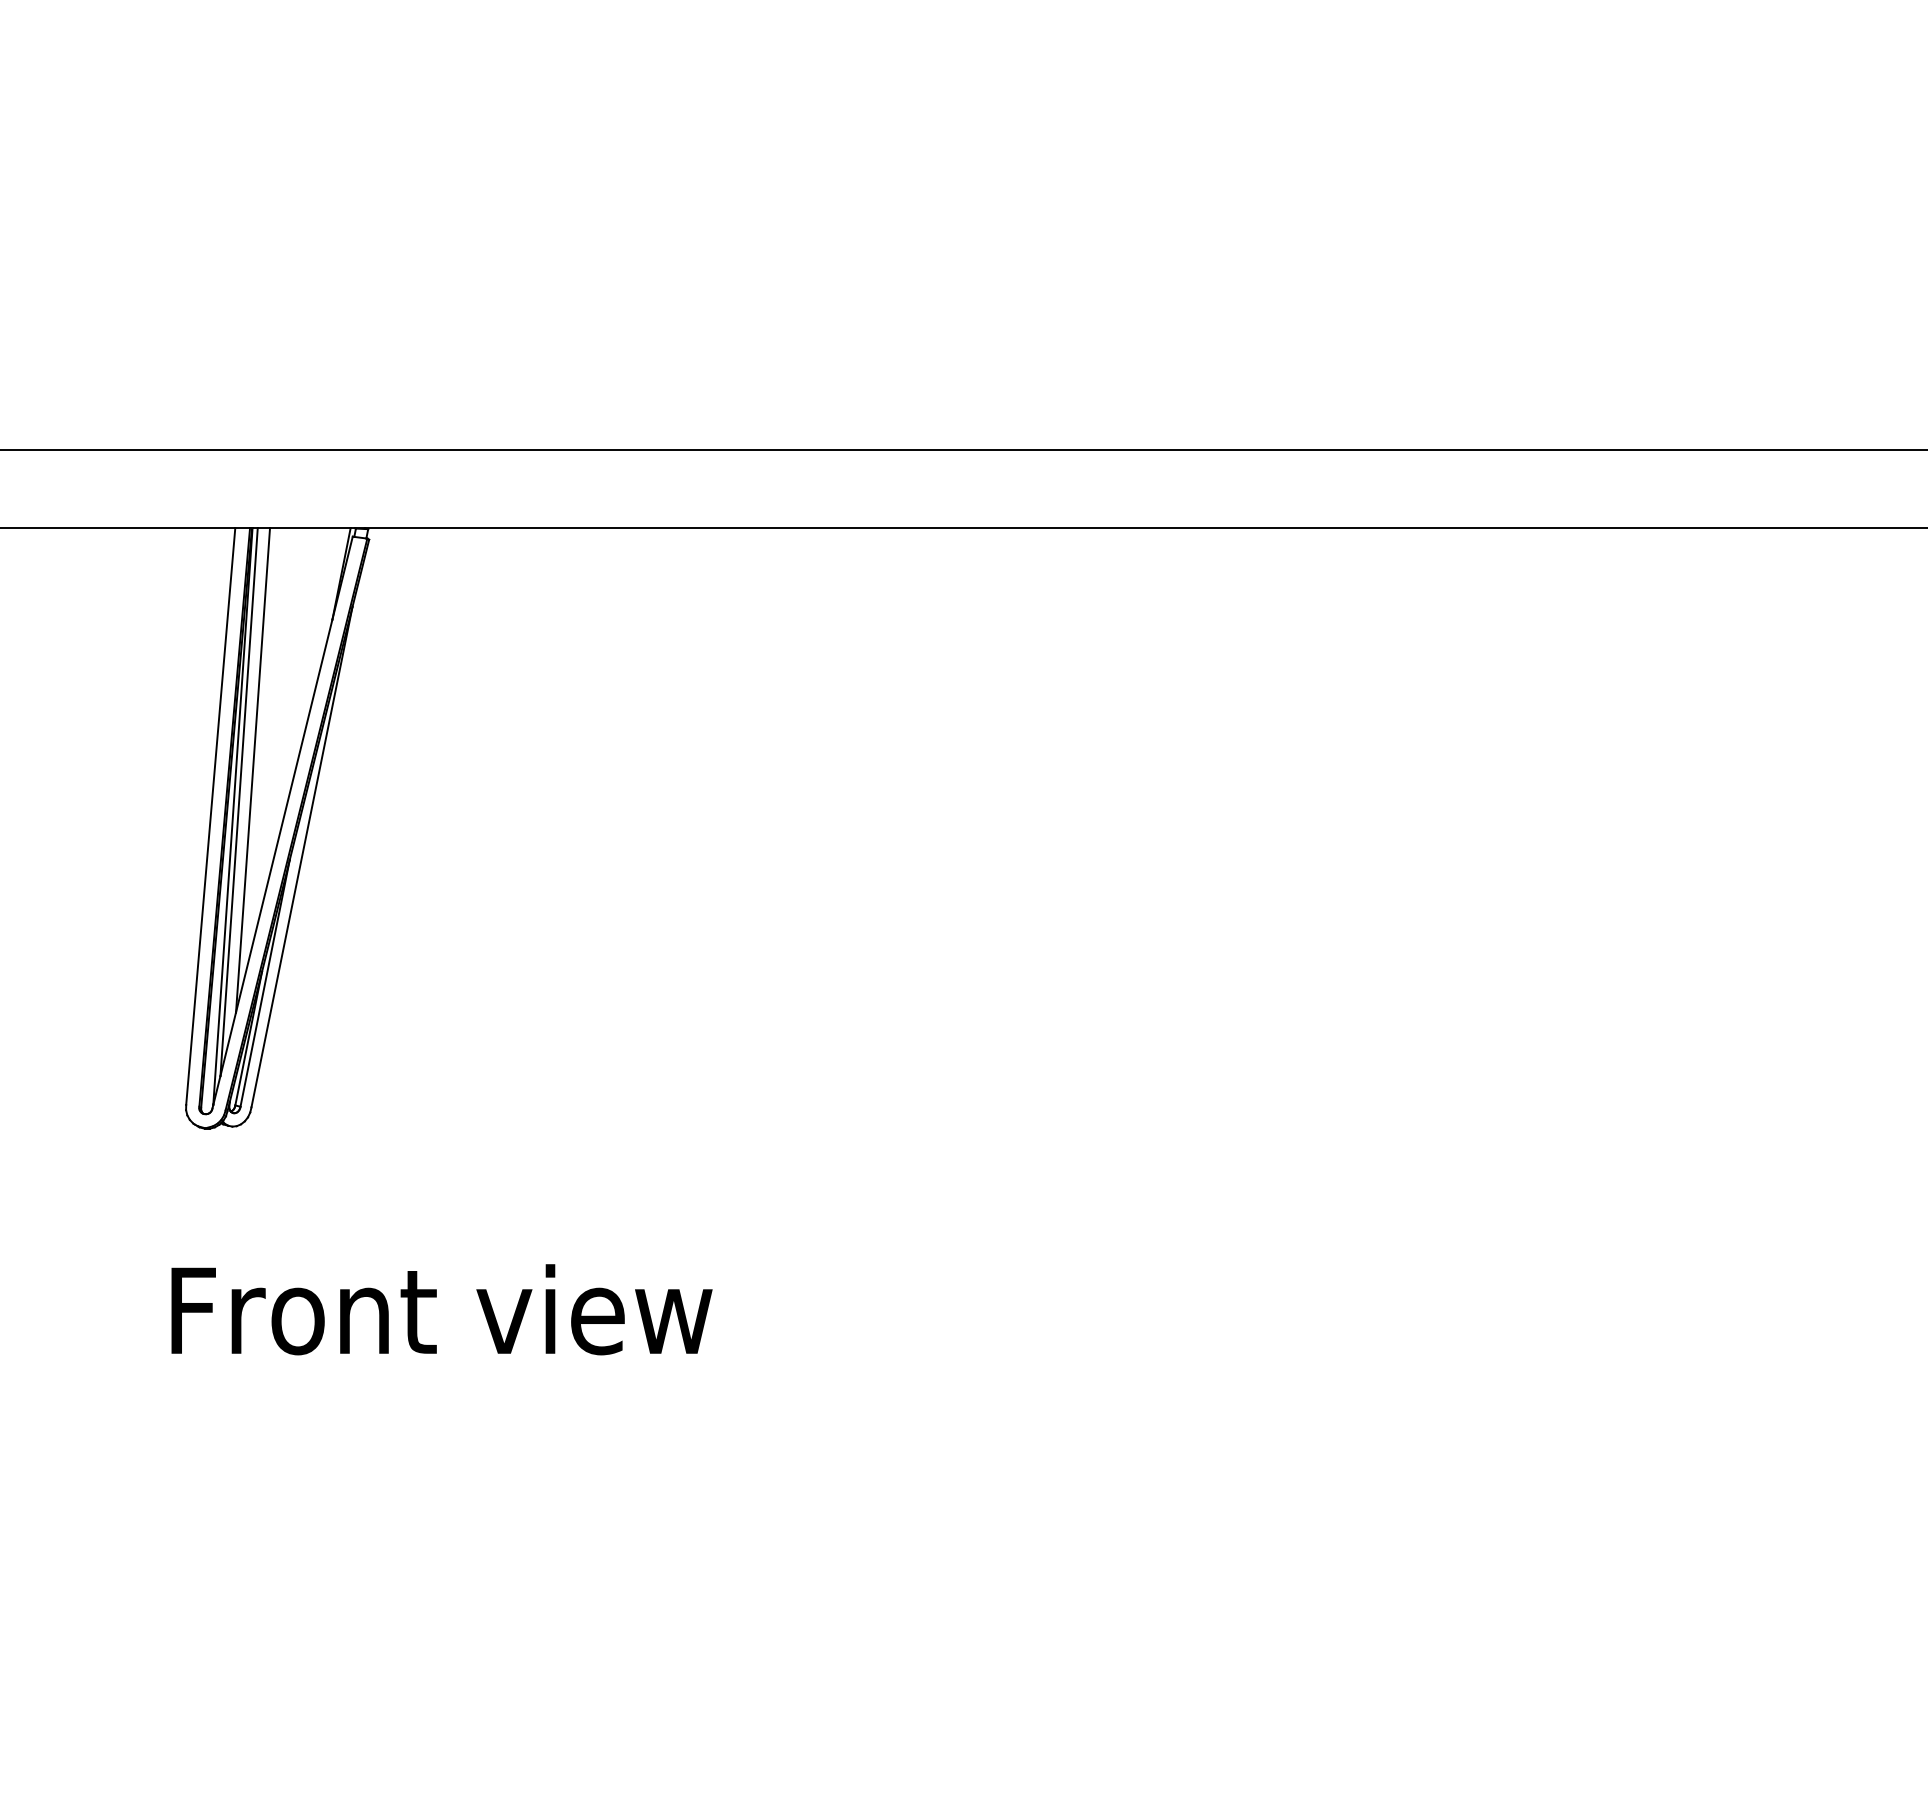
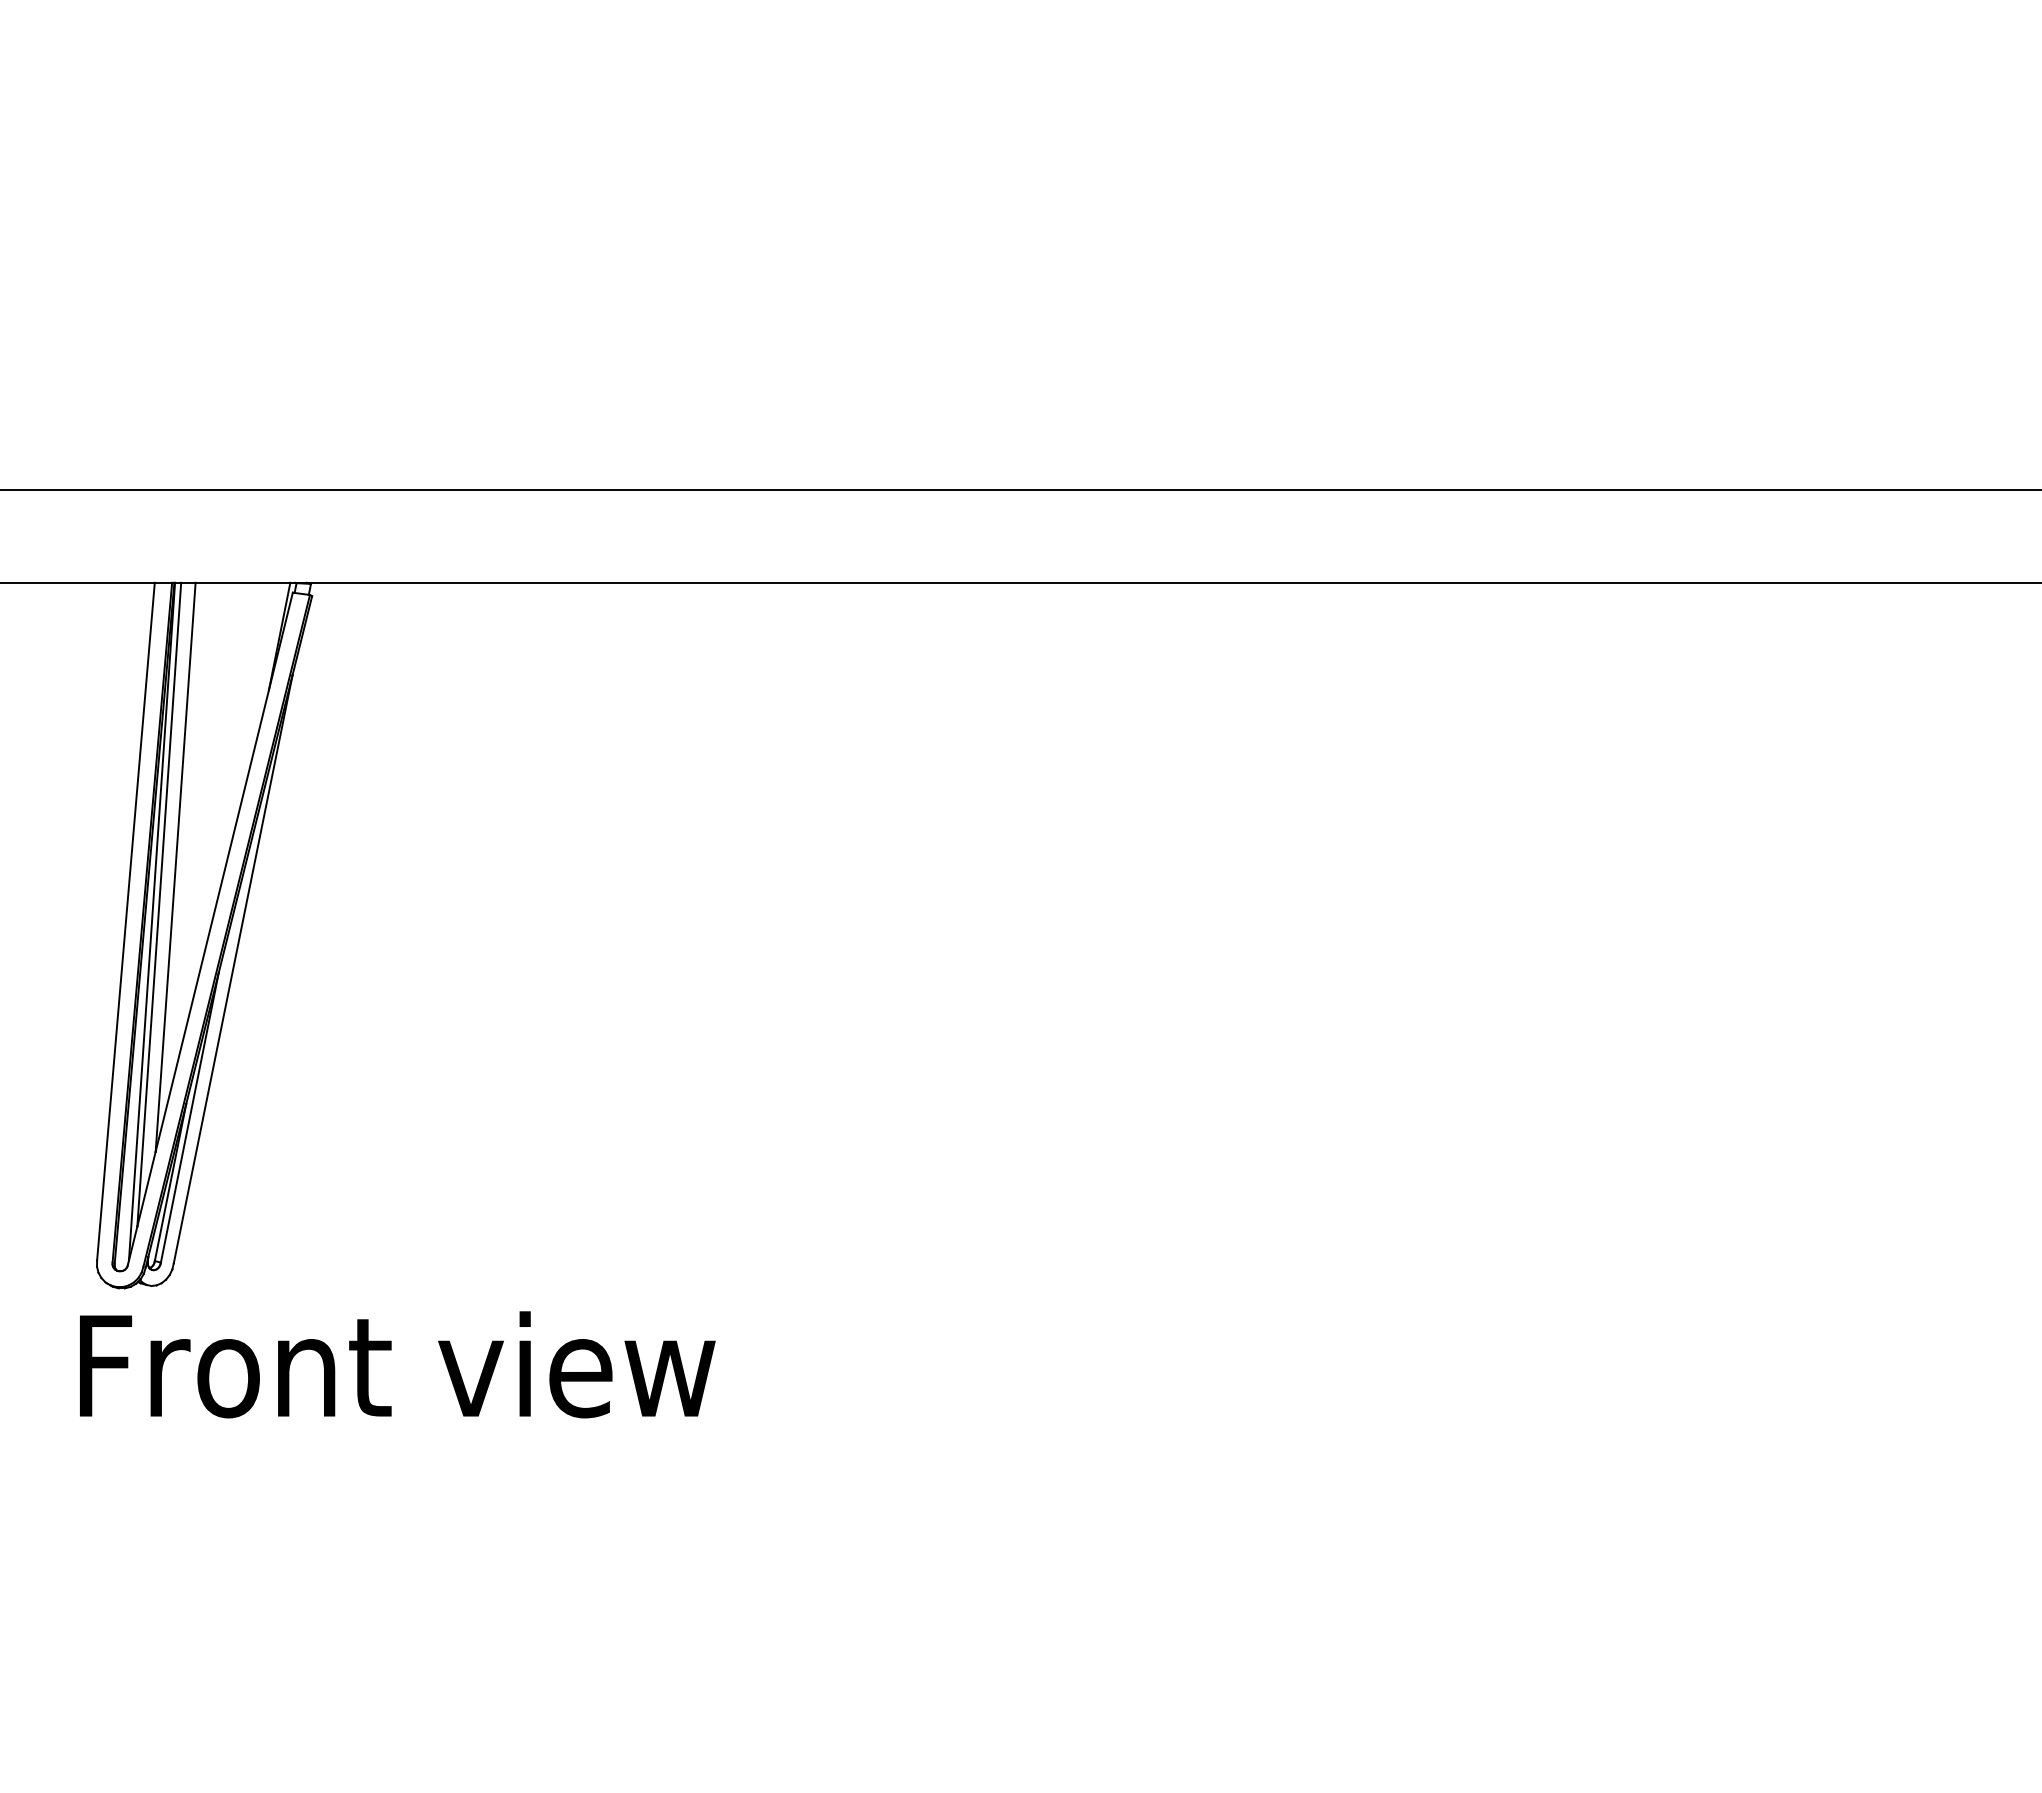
text: (441, 1309) -> (397, 1364), moved

